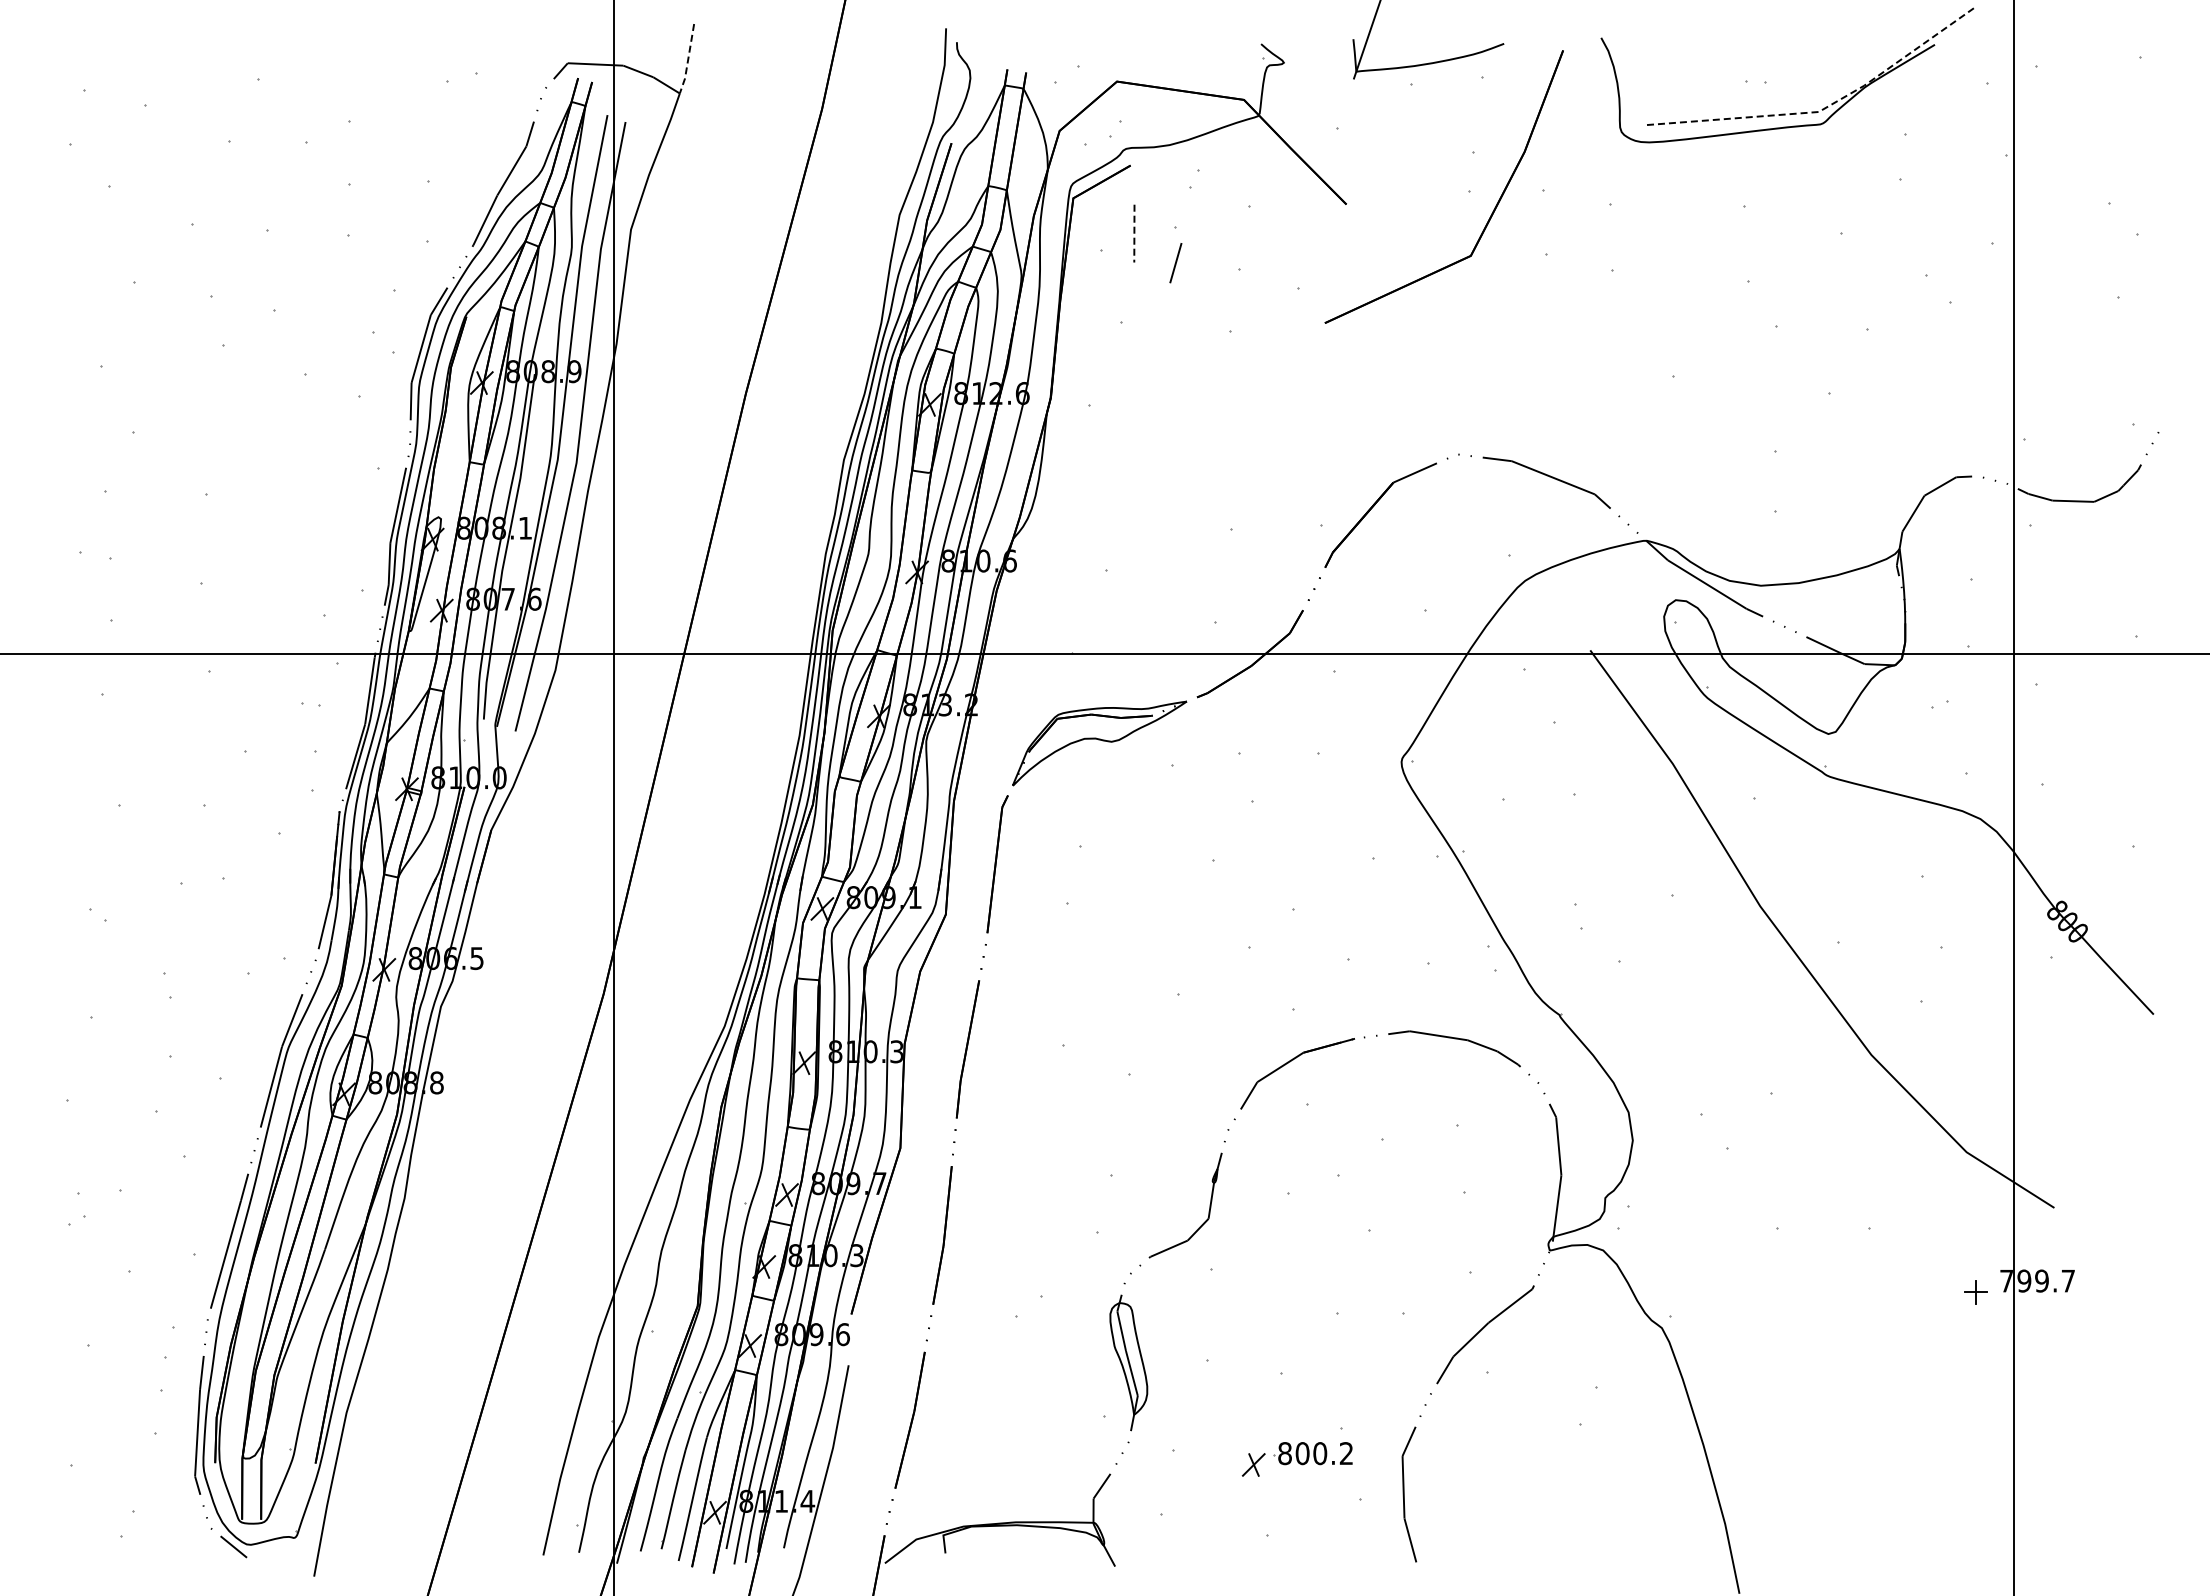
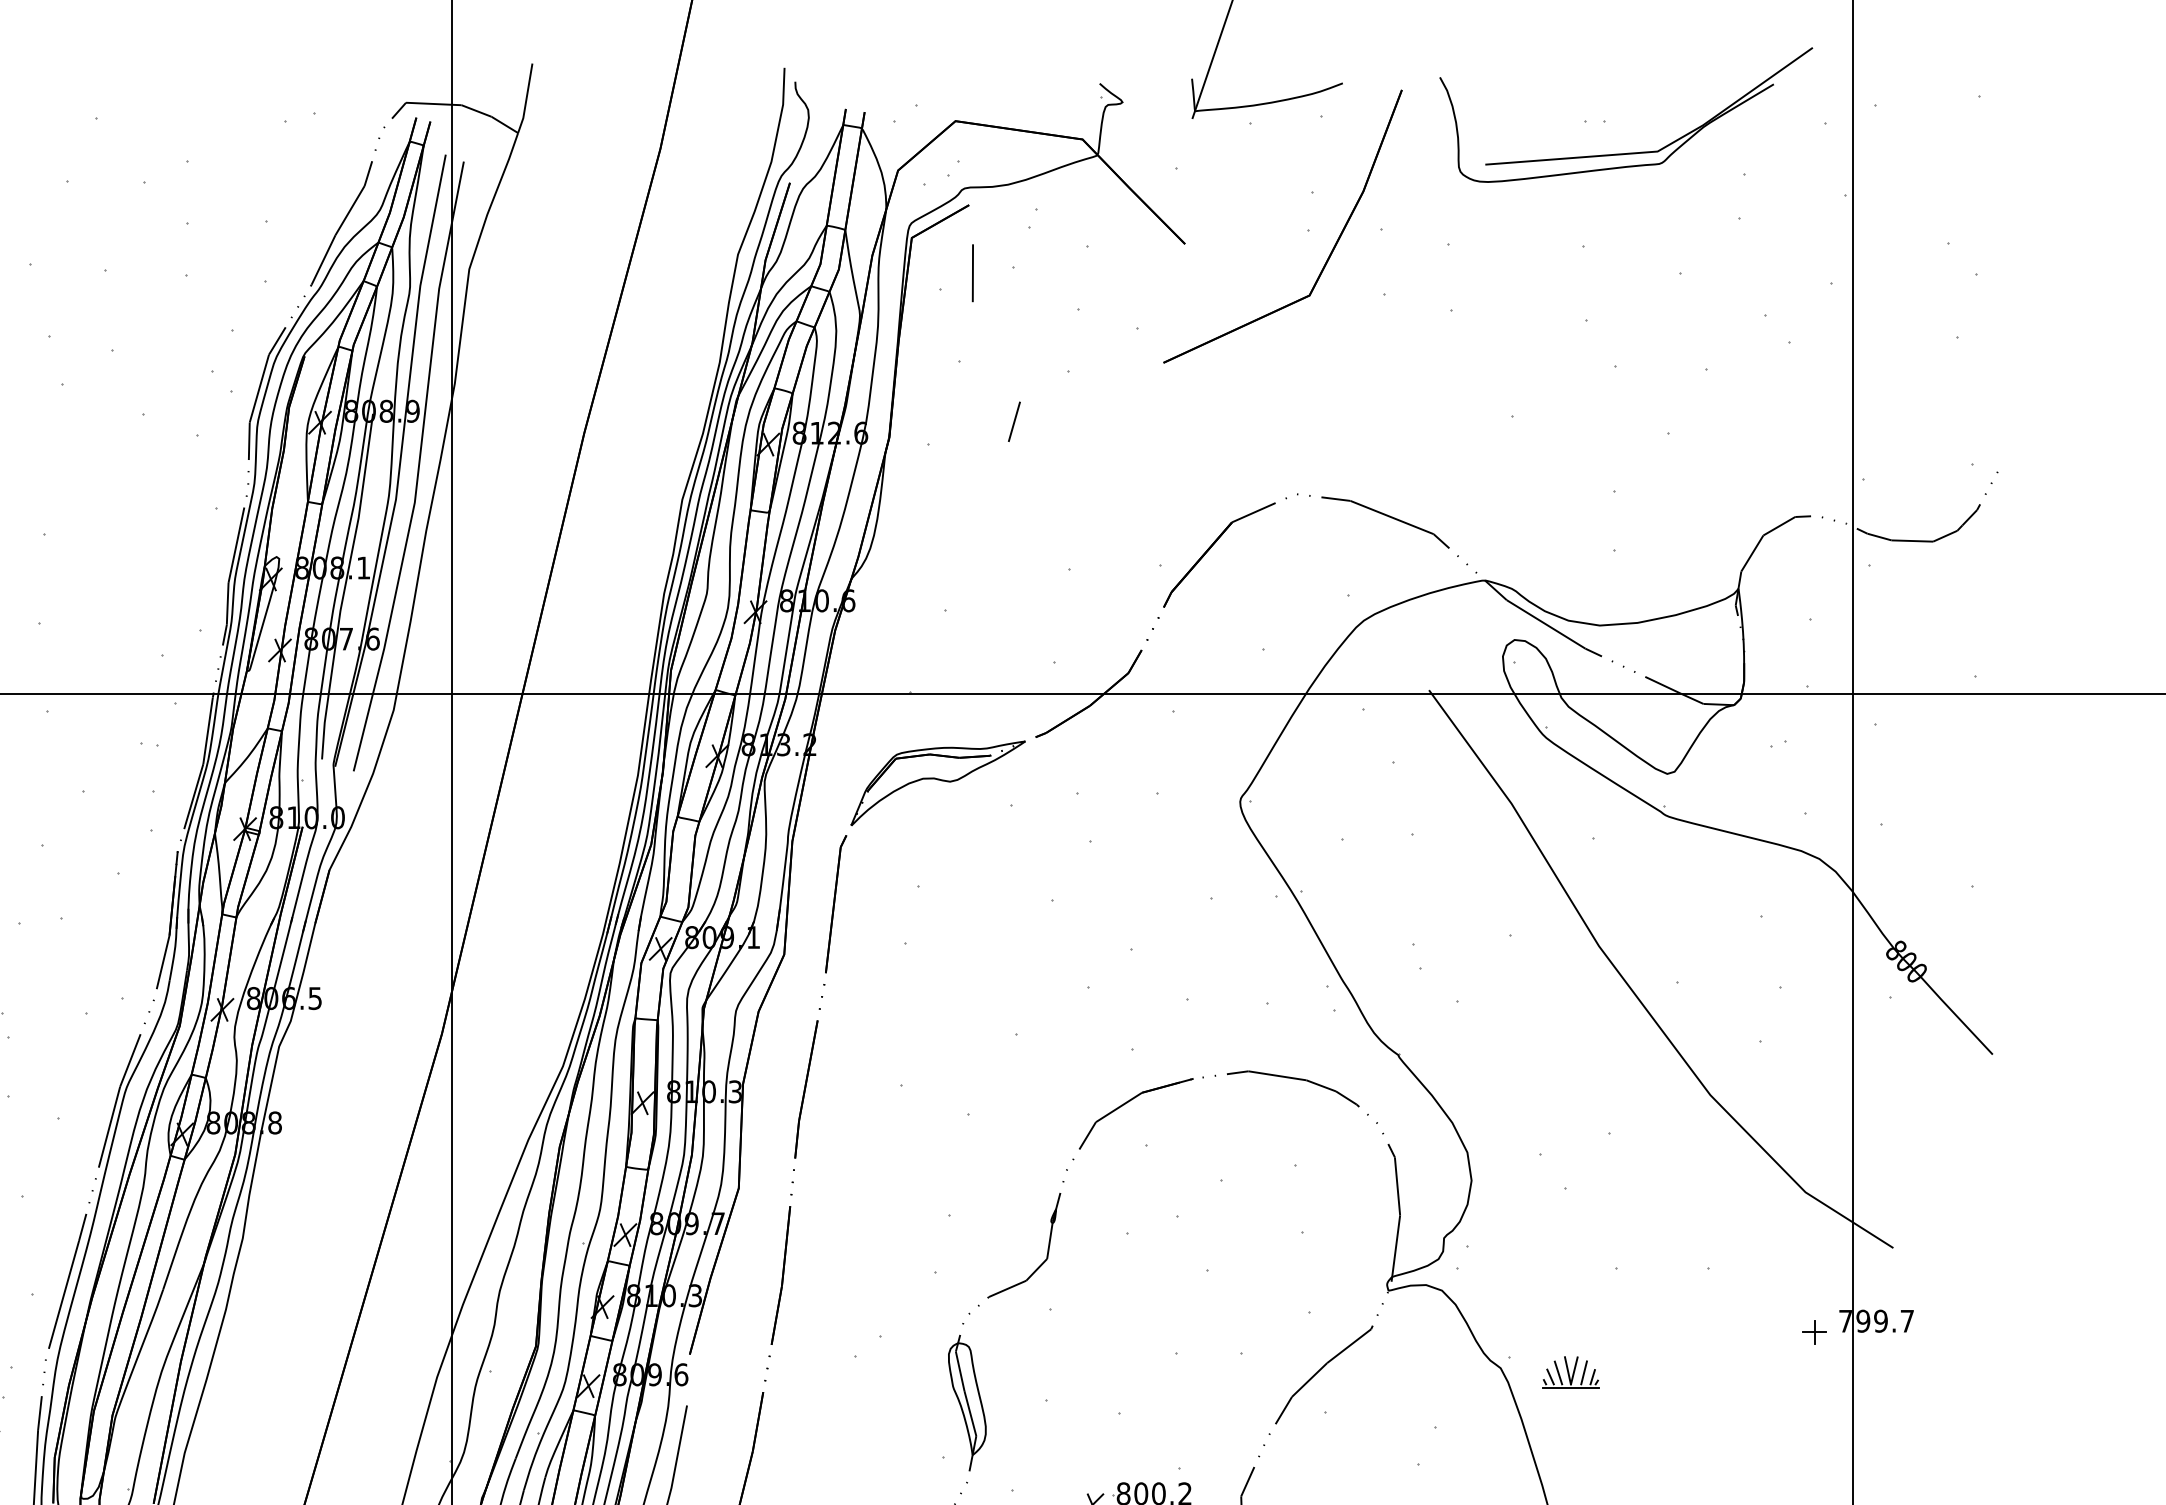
line: (688, 60) -> (526, 100), dashed -> solid
line: (1824, 108) -> (1663, 148), dashed -> solid
line: (1134, 233) -> (973, 273), dashed -> solid
line: (1175, 263) -> (1014, 422), moved
part: (1731, 1331) -> (1570, 1371), added

